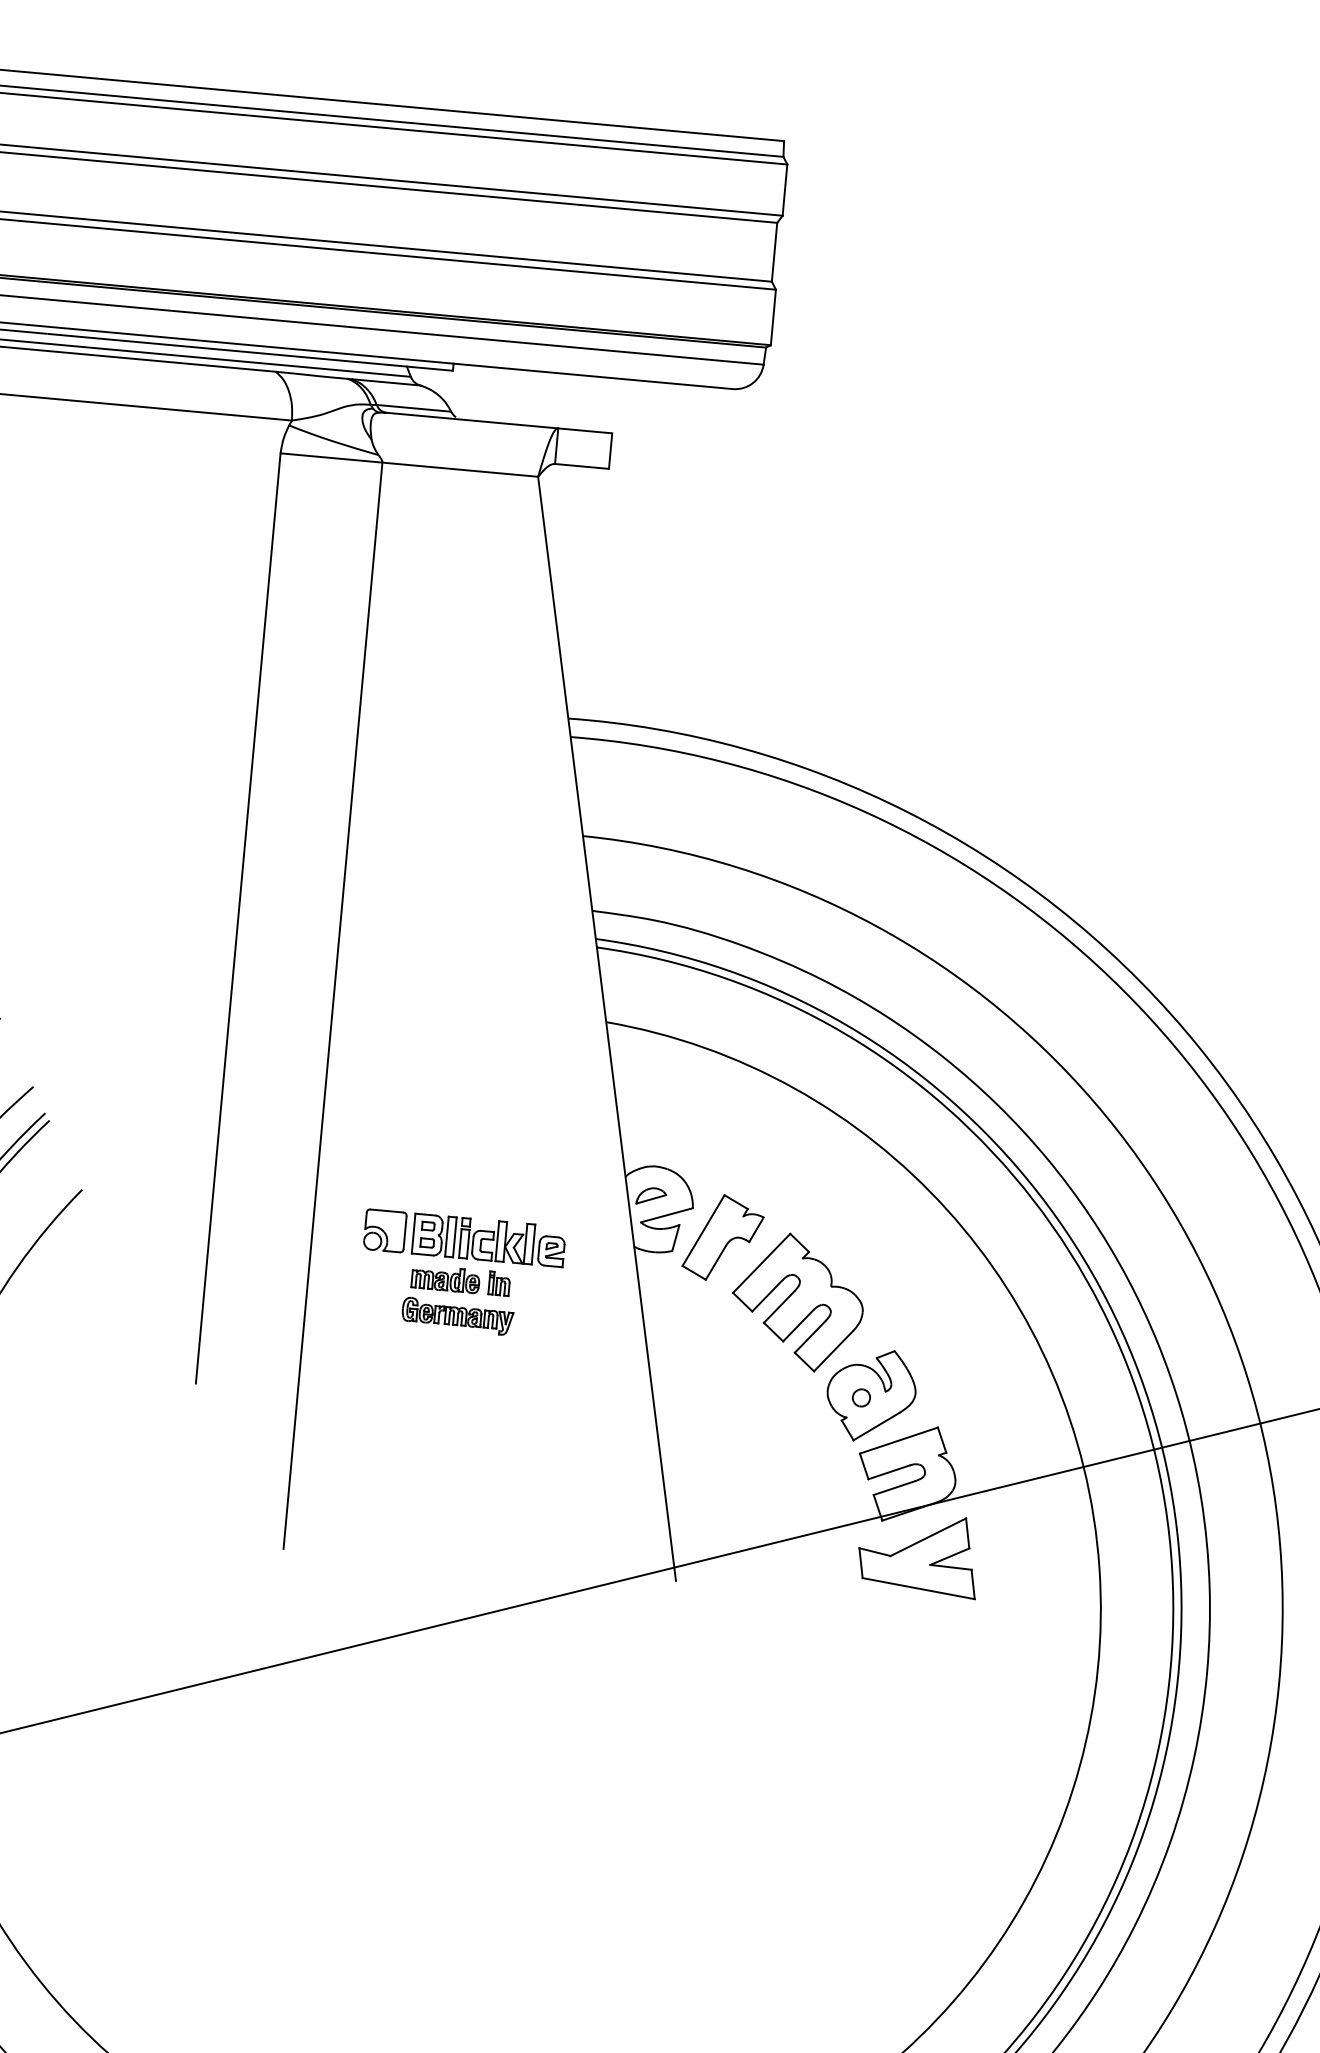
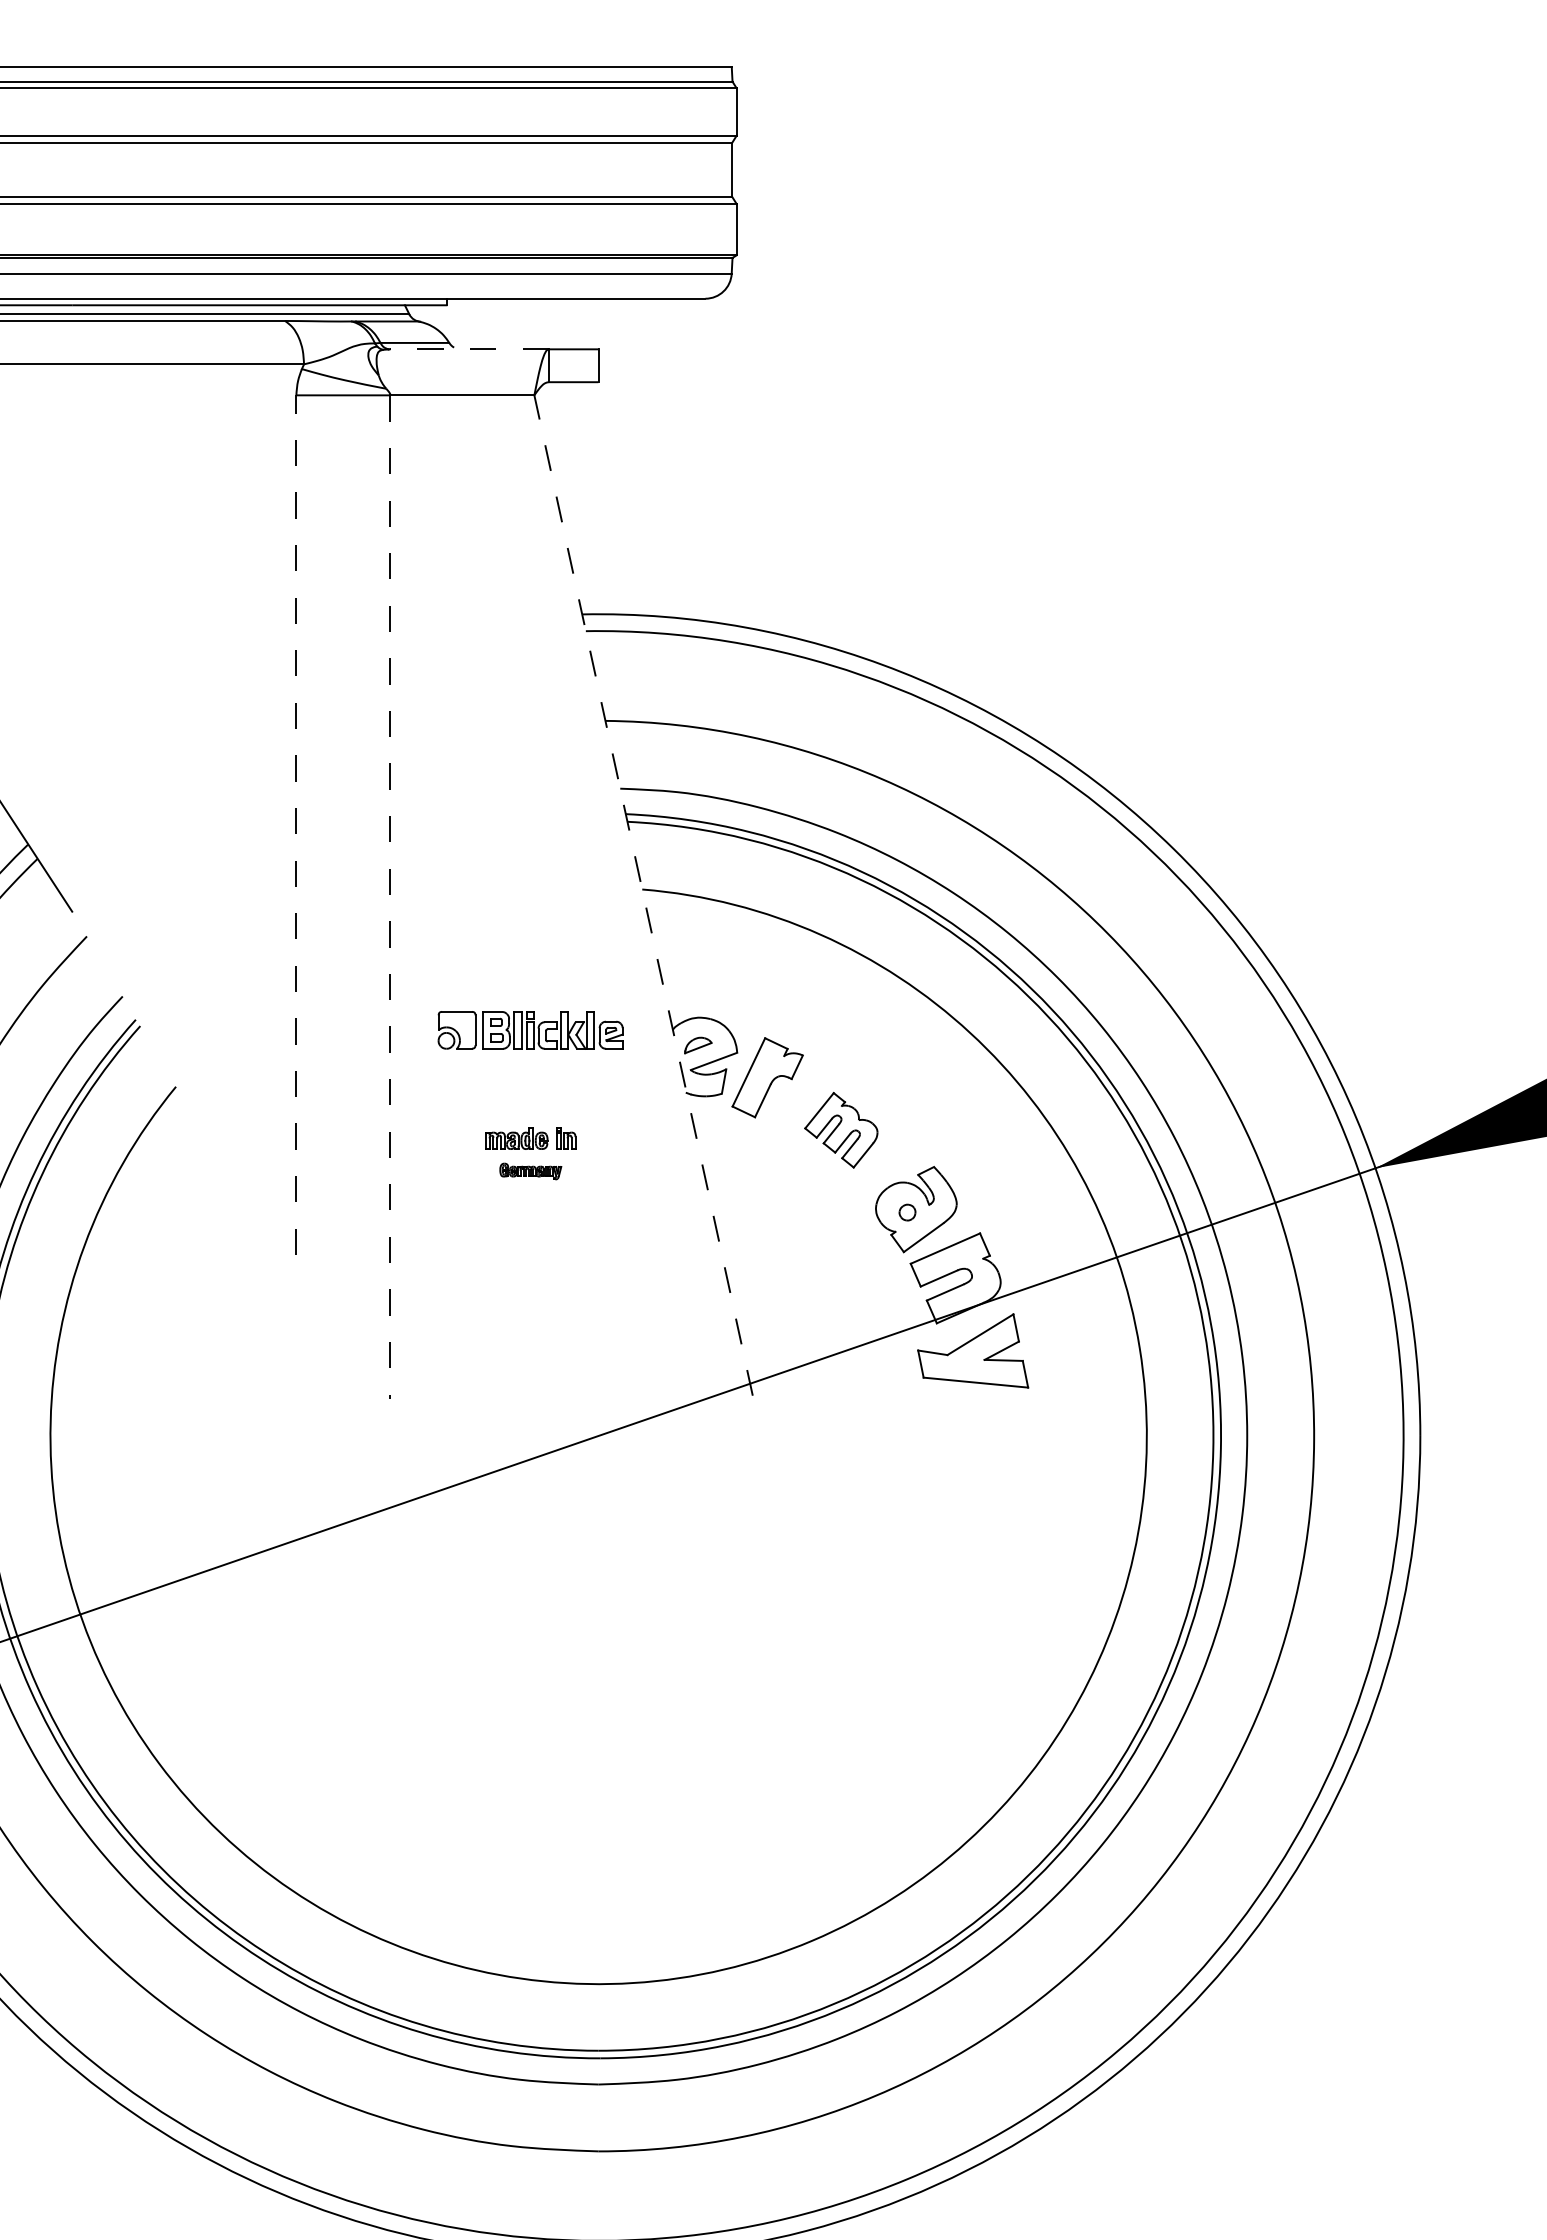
line: (472, 420) -> (469, 349), solid -> dashed
line: (238, 918) -> (296, 825), solid -> dashed
line: (332, 1006) -> (390, 897), solid -> dashed
line: (606, 1028) -> (643, 895), solid -> dashed
part: (464, 1238) -> (530, 1030), moved
part: (798, 1302) -> (841, 1130), size x0.6
part: (457, 1316) -> (530, 1171), size x0.6

